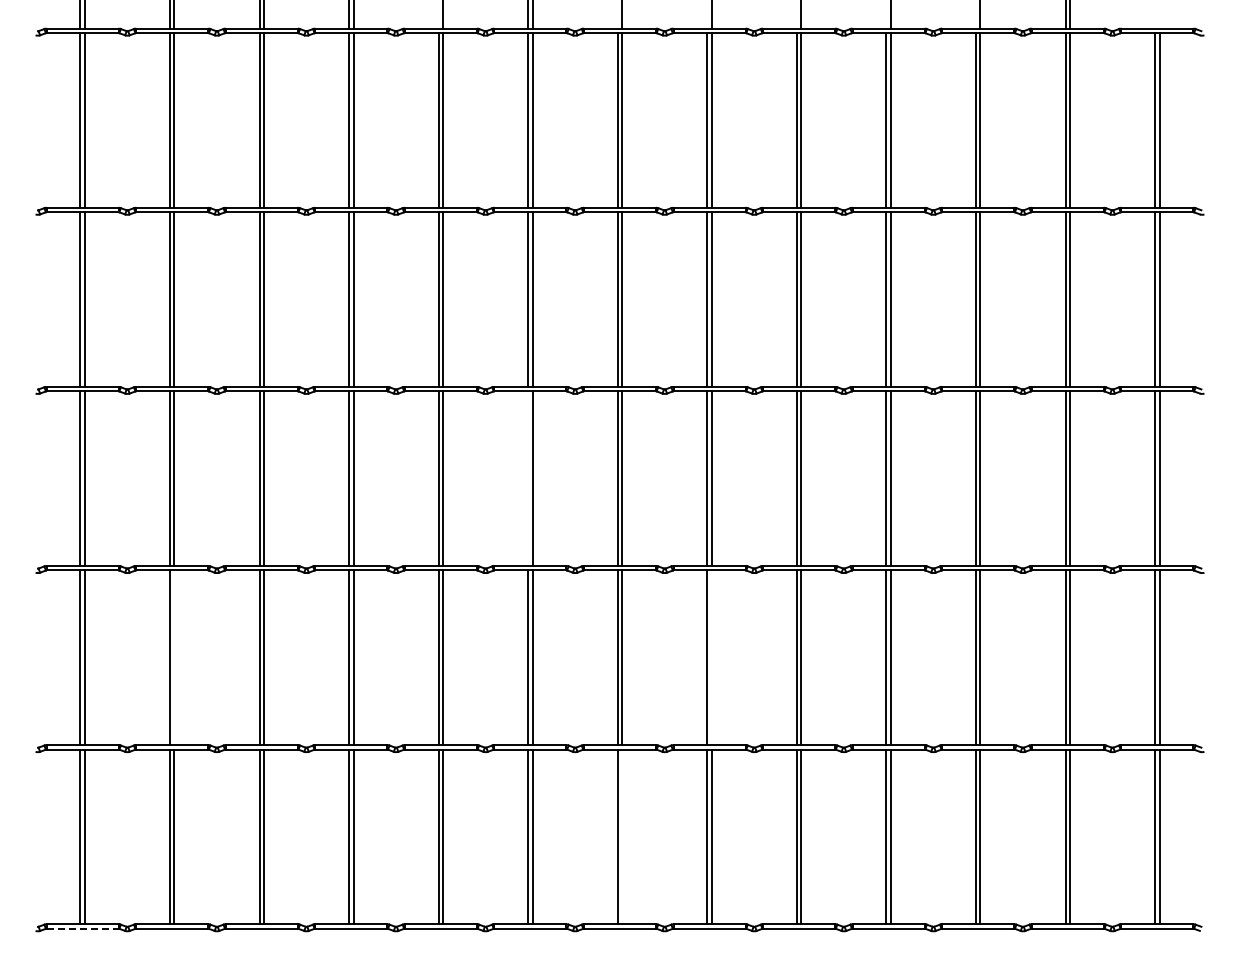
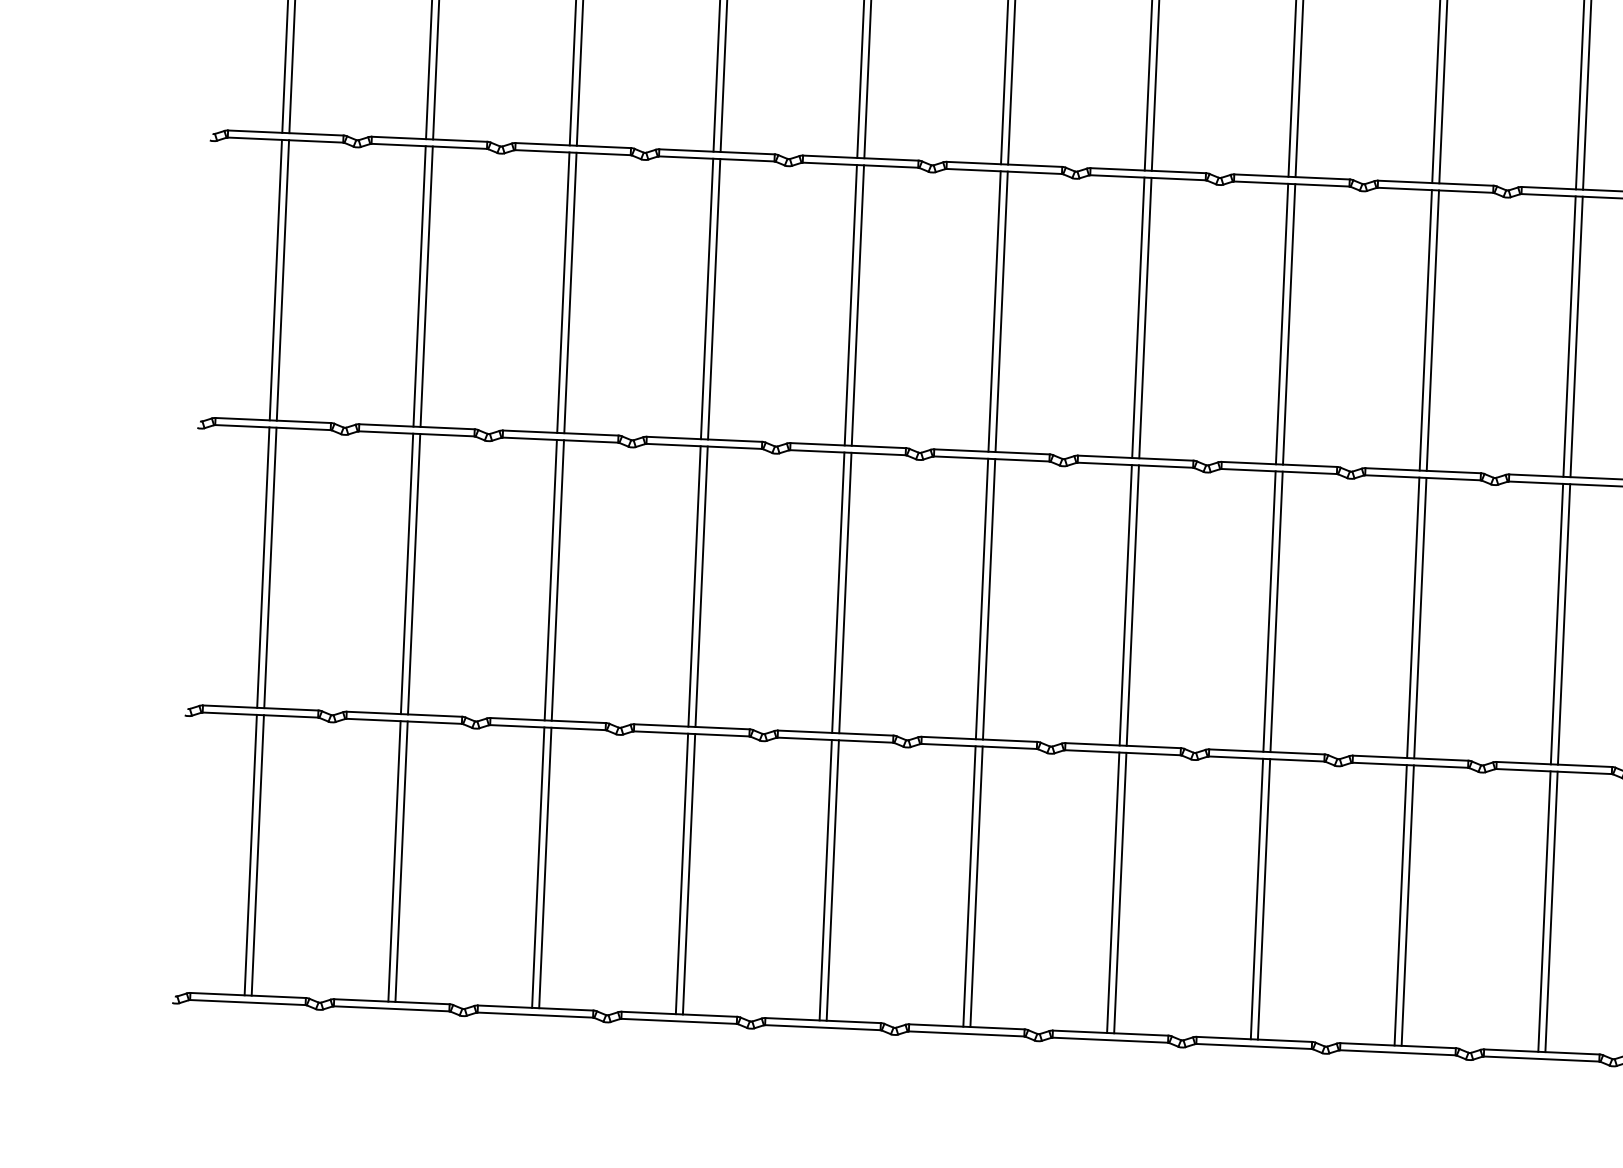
line: (528, 478) -> (995, 311), added
line: (174, 657) -> (414, 573), added
line: (711, 657) -> (1276, 611), added
line: (622, 836) -> (1120, 892), added
line: (82, 928) -> (247, 1002), dashed -> solid

